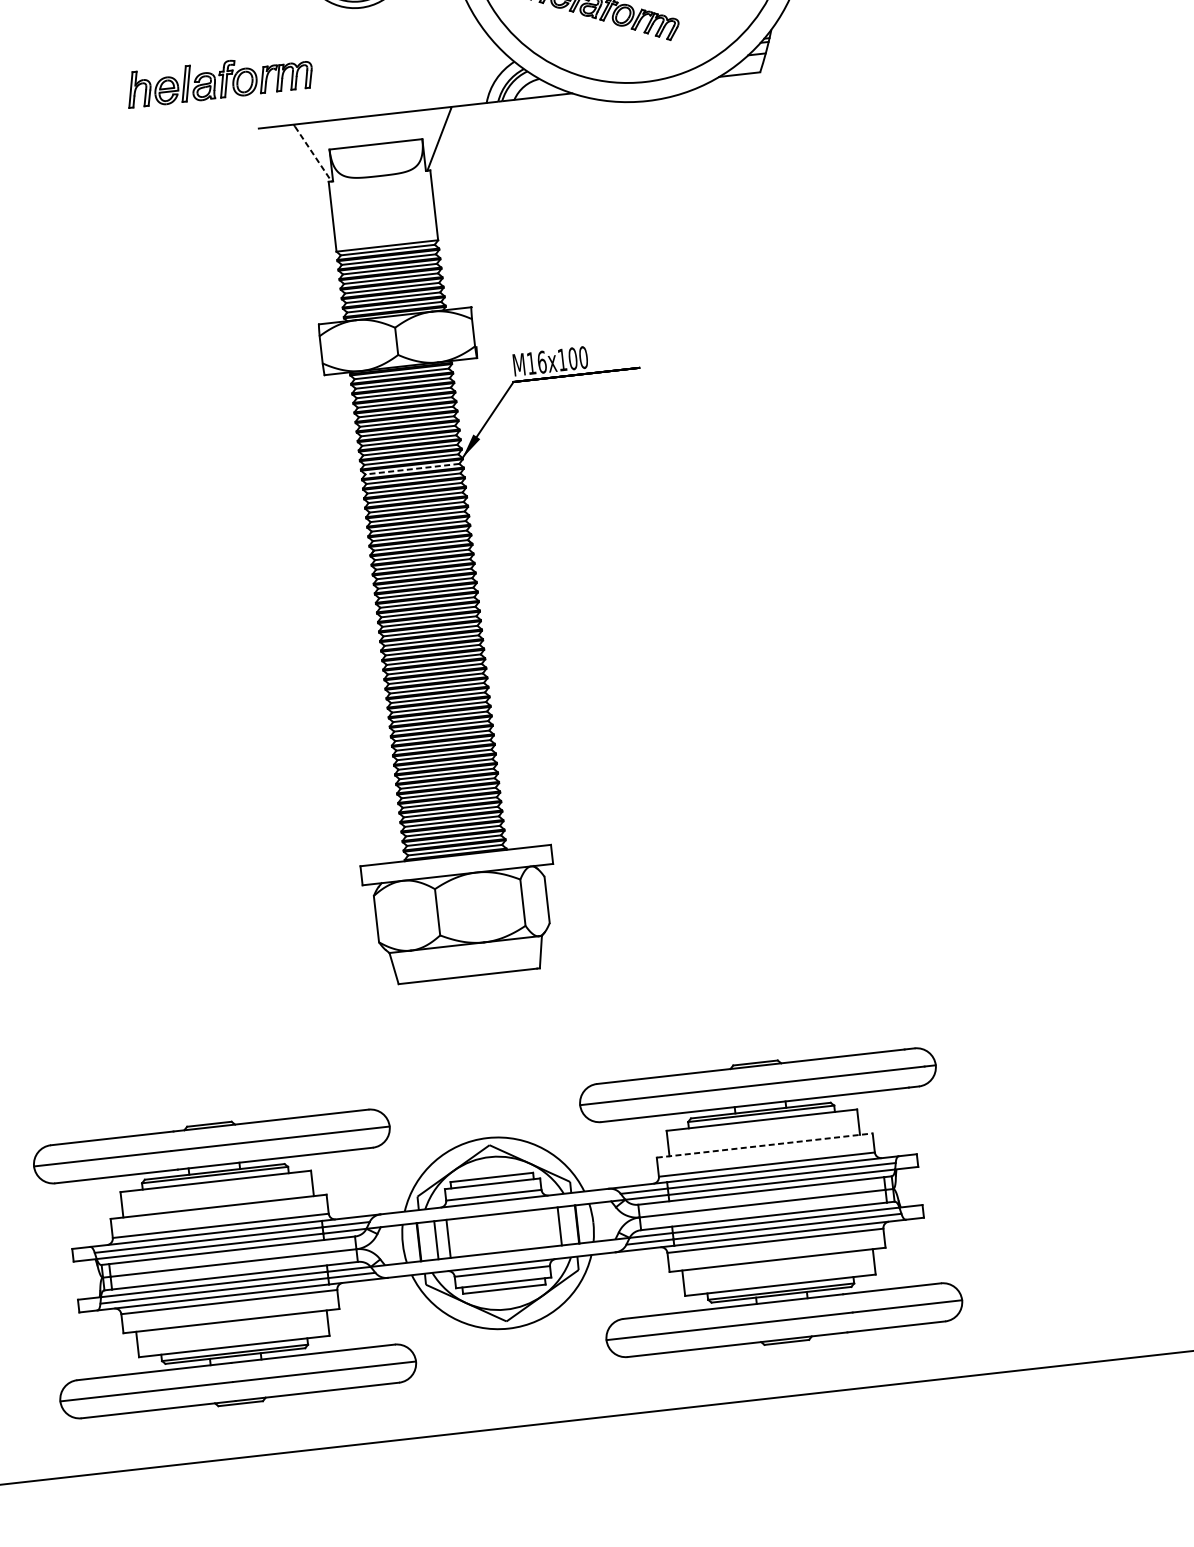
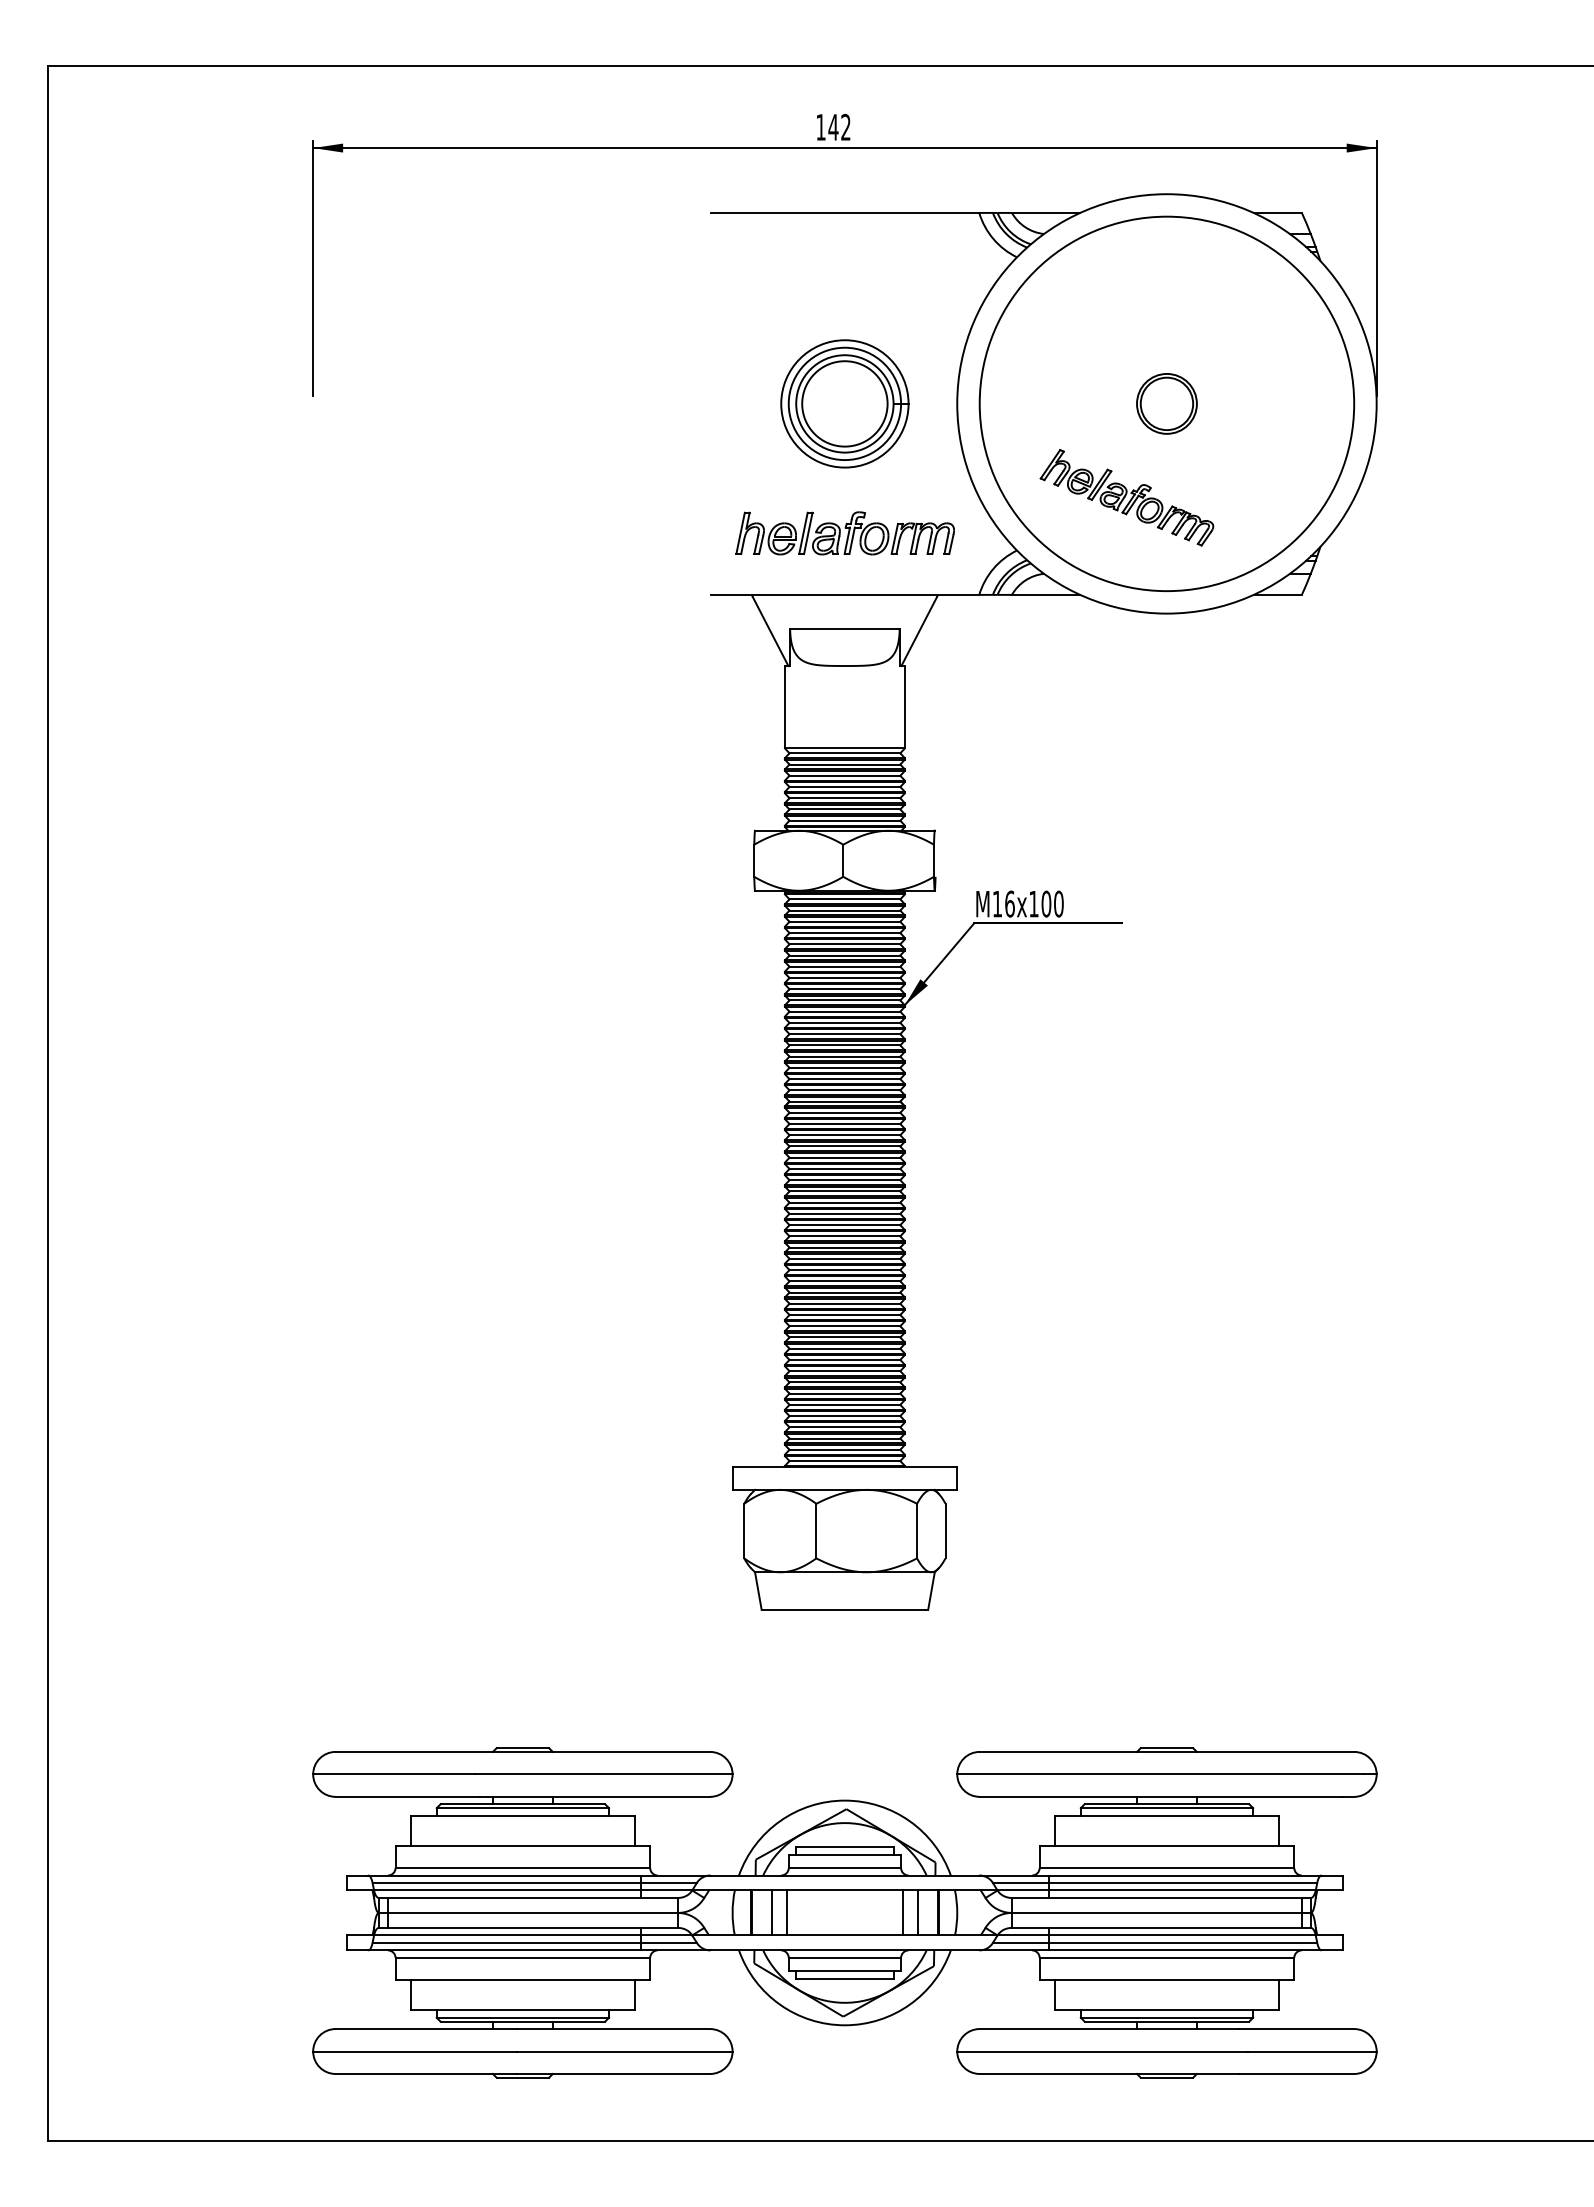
part: (219, 80) -> (844, 533), moved
line: (313, 153) -> (770, 631), dashed -> solid
line: (412, 469) -> (844, 1011), dashed -> solid
line: (765, 1145) -> (1167, 1845), dashed -> solid
line: (547, 1227) -> (903, 1912), added

